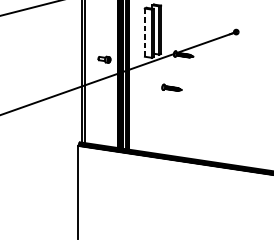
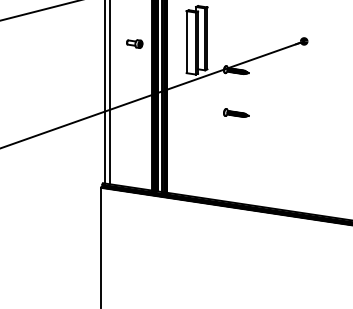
line: (144, 32) -> (186, 42), dashed -> solid
part: (104, 59) -> (134, 43), moved
part: (171, 87) -> (236, 112), moved

